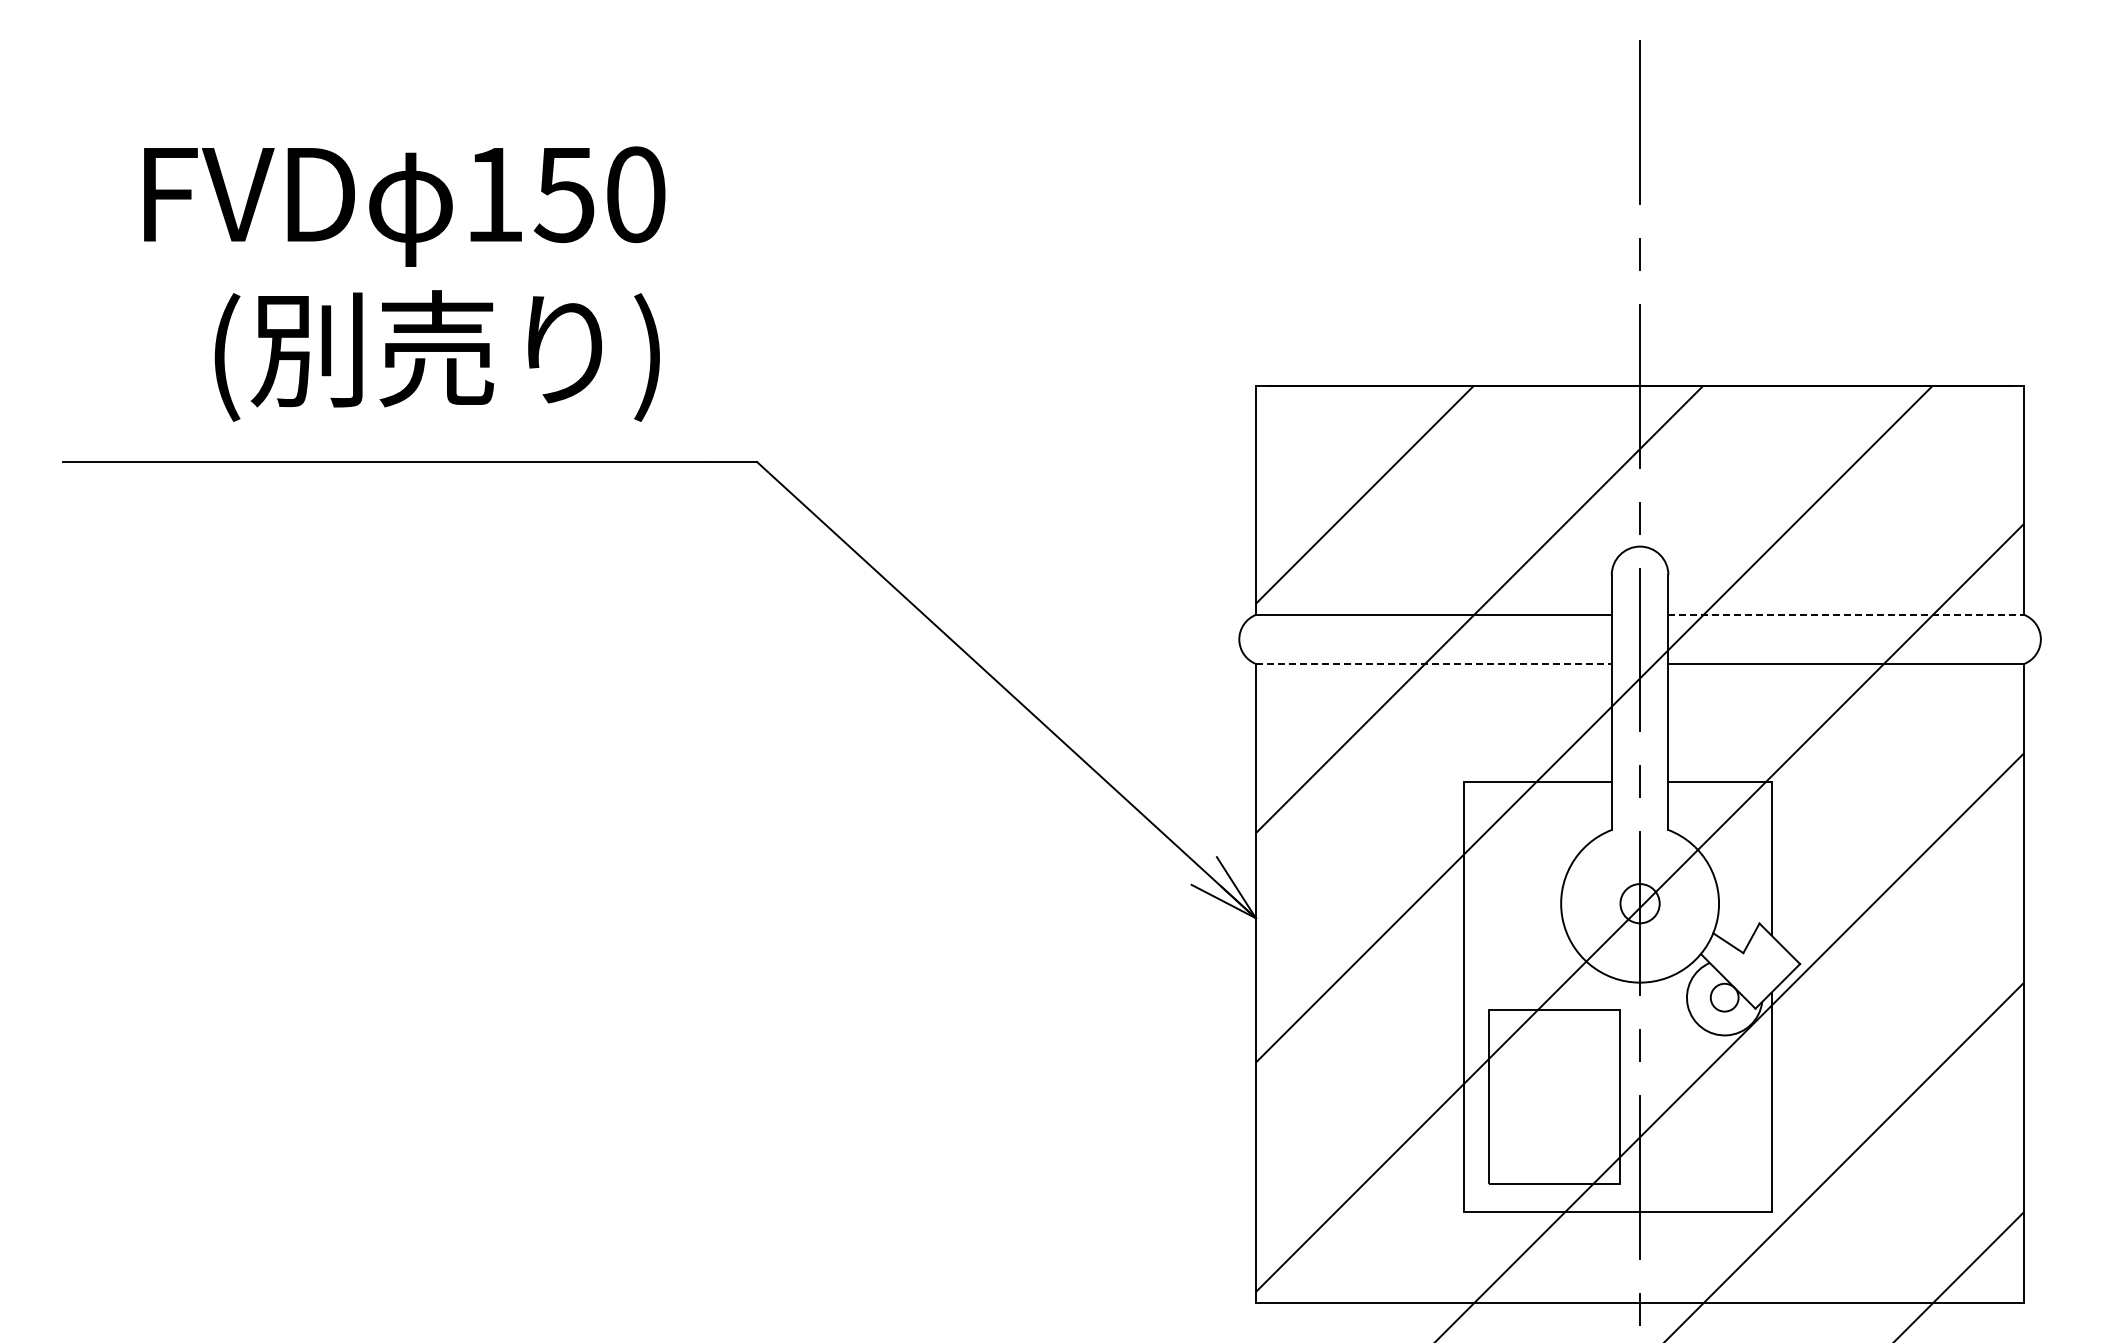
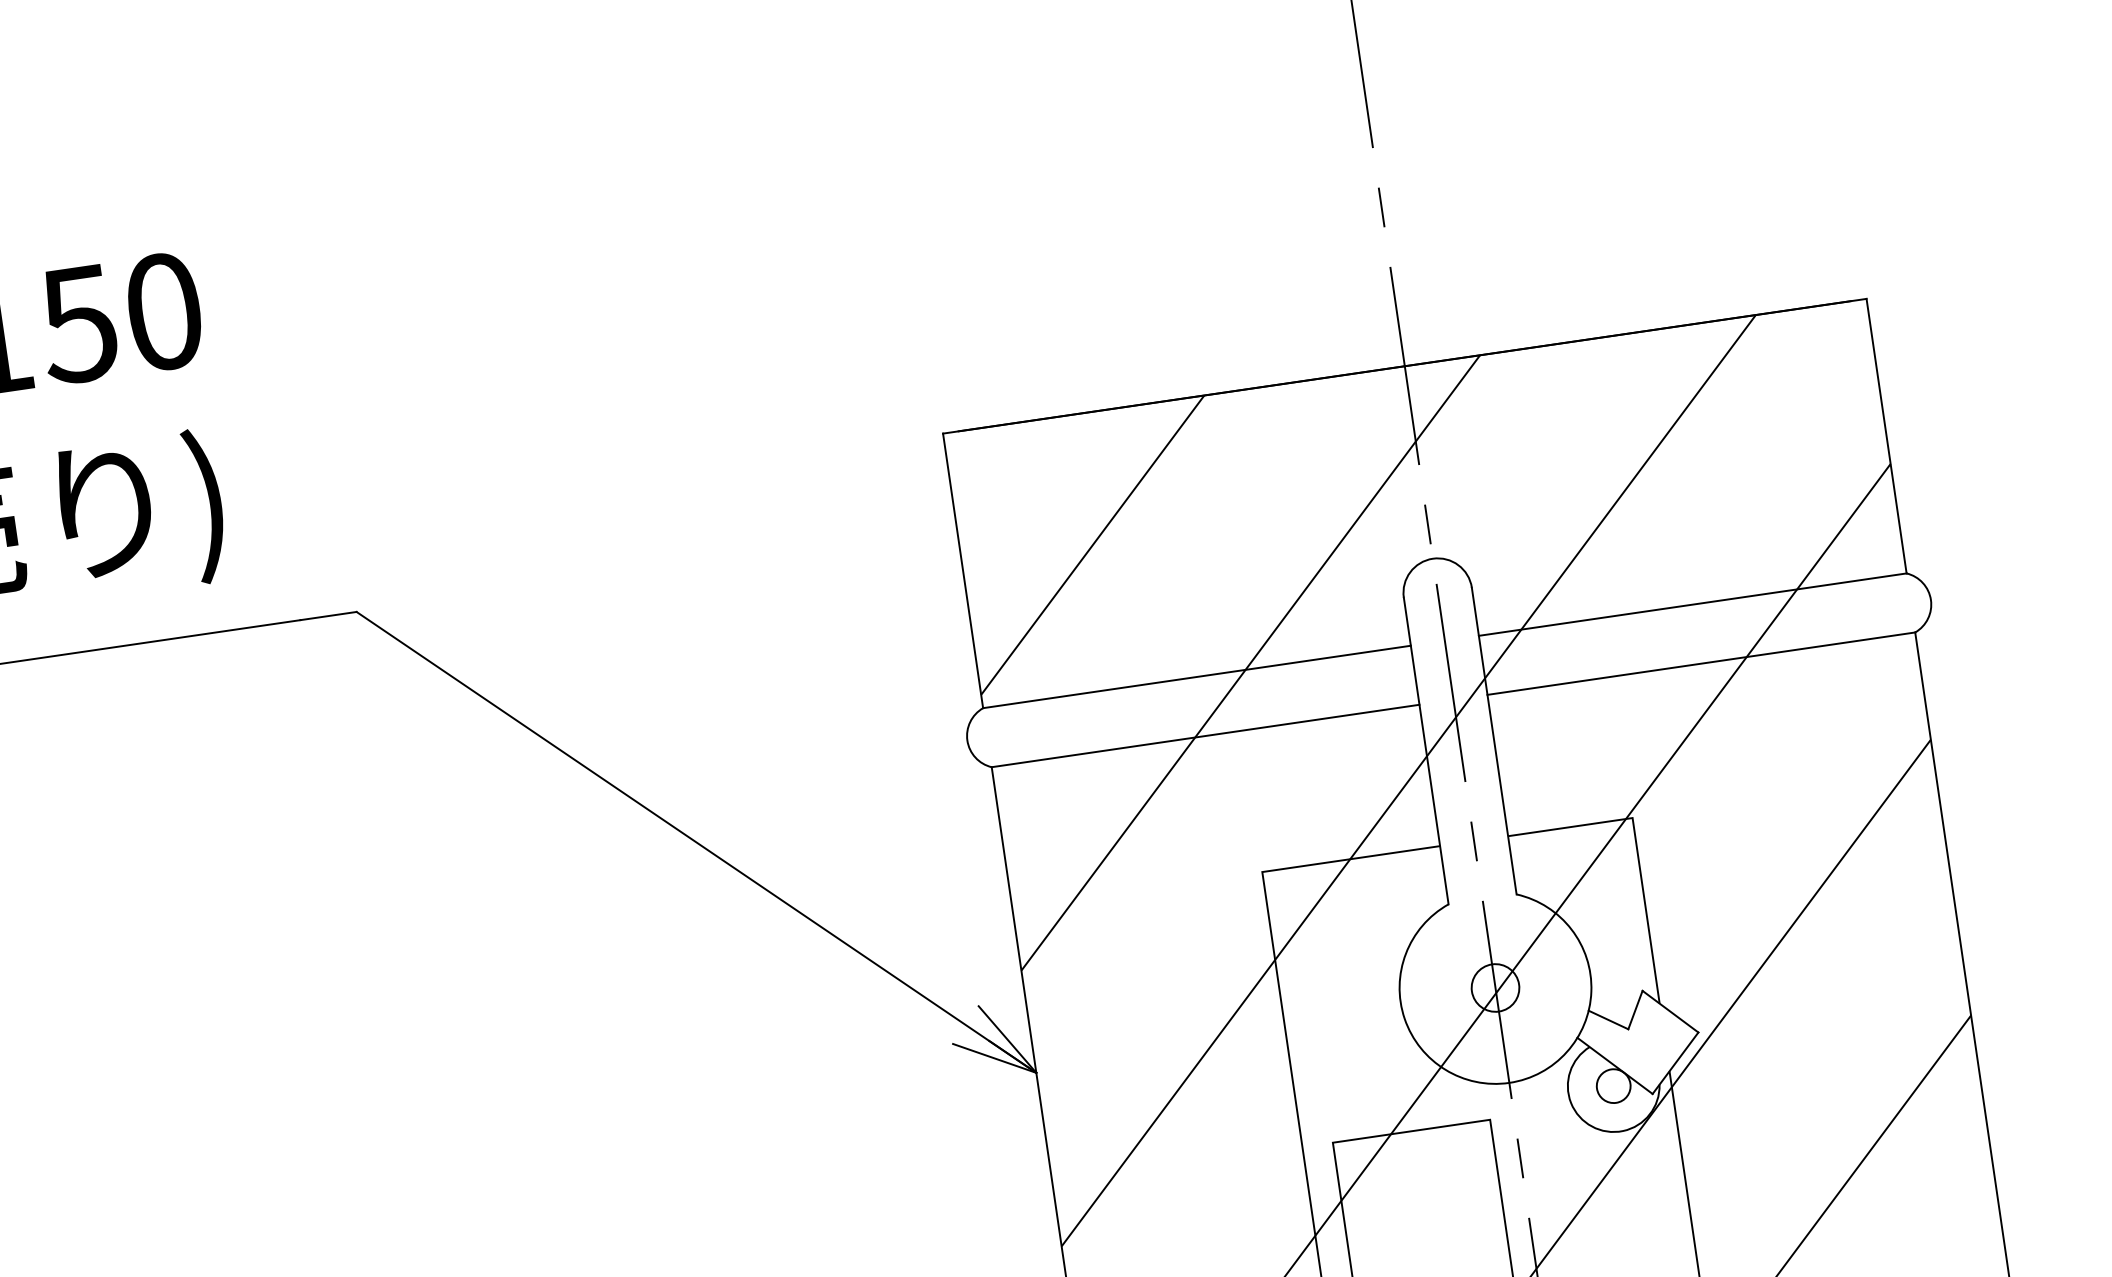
line: (1846, 614) -> (1692, 604), dashed -> solid
line: (1433, 663) -> (1205, 735), dashed -> solid

